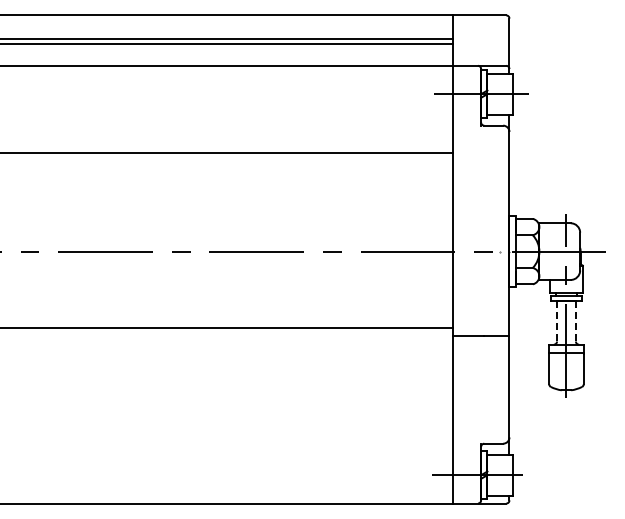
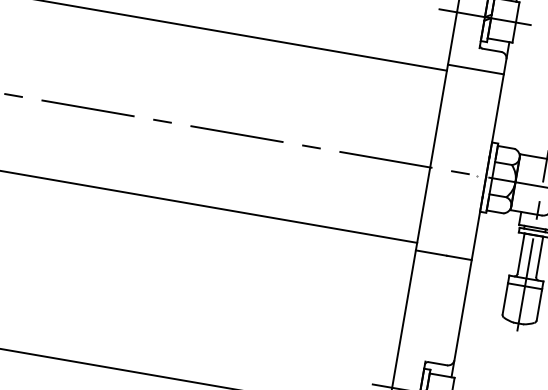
line: (480, 147) -> (475, 69), added
line: (557, 321) -> (521, 254), dashed -> solid
line: (575, 321) -> (539, 257), dashed -> solid

